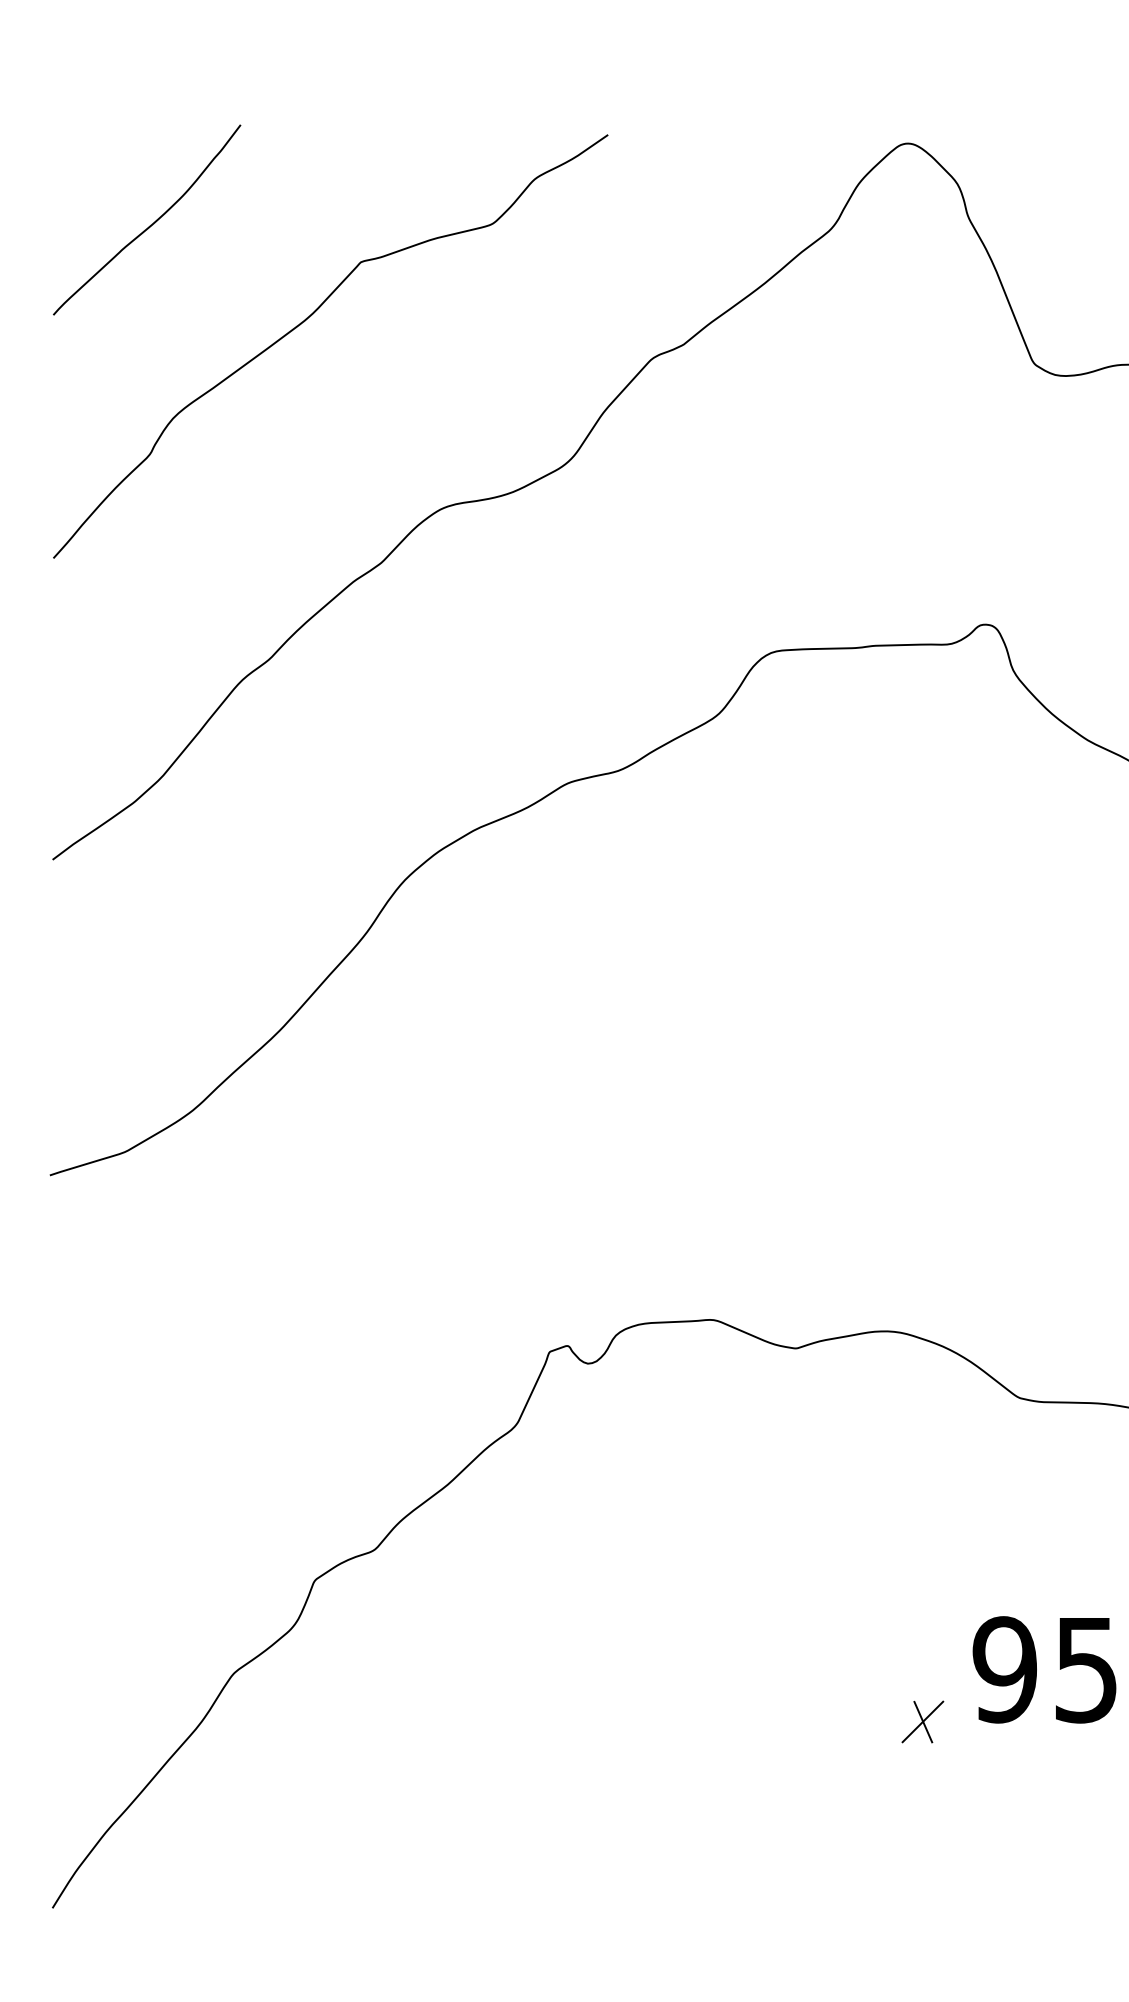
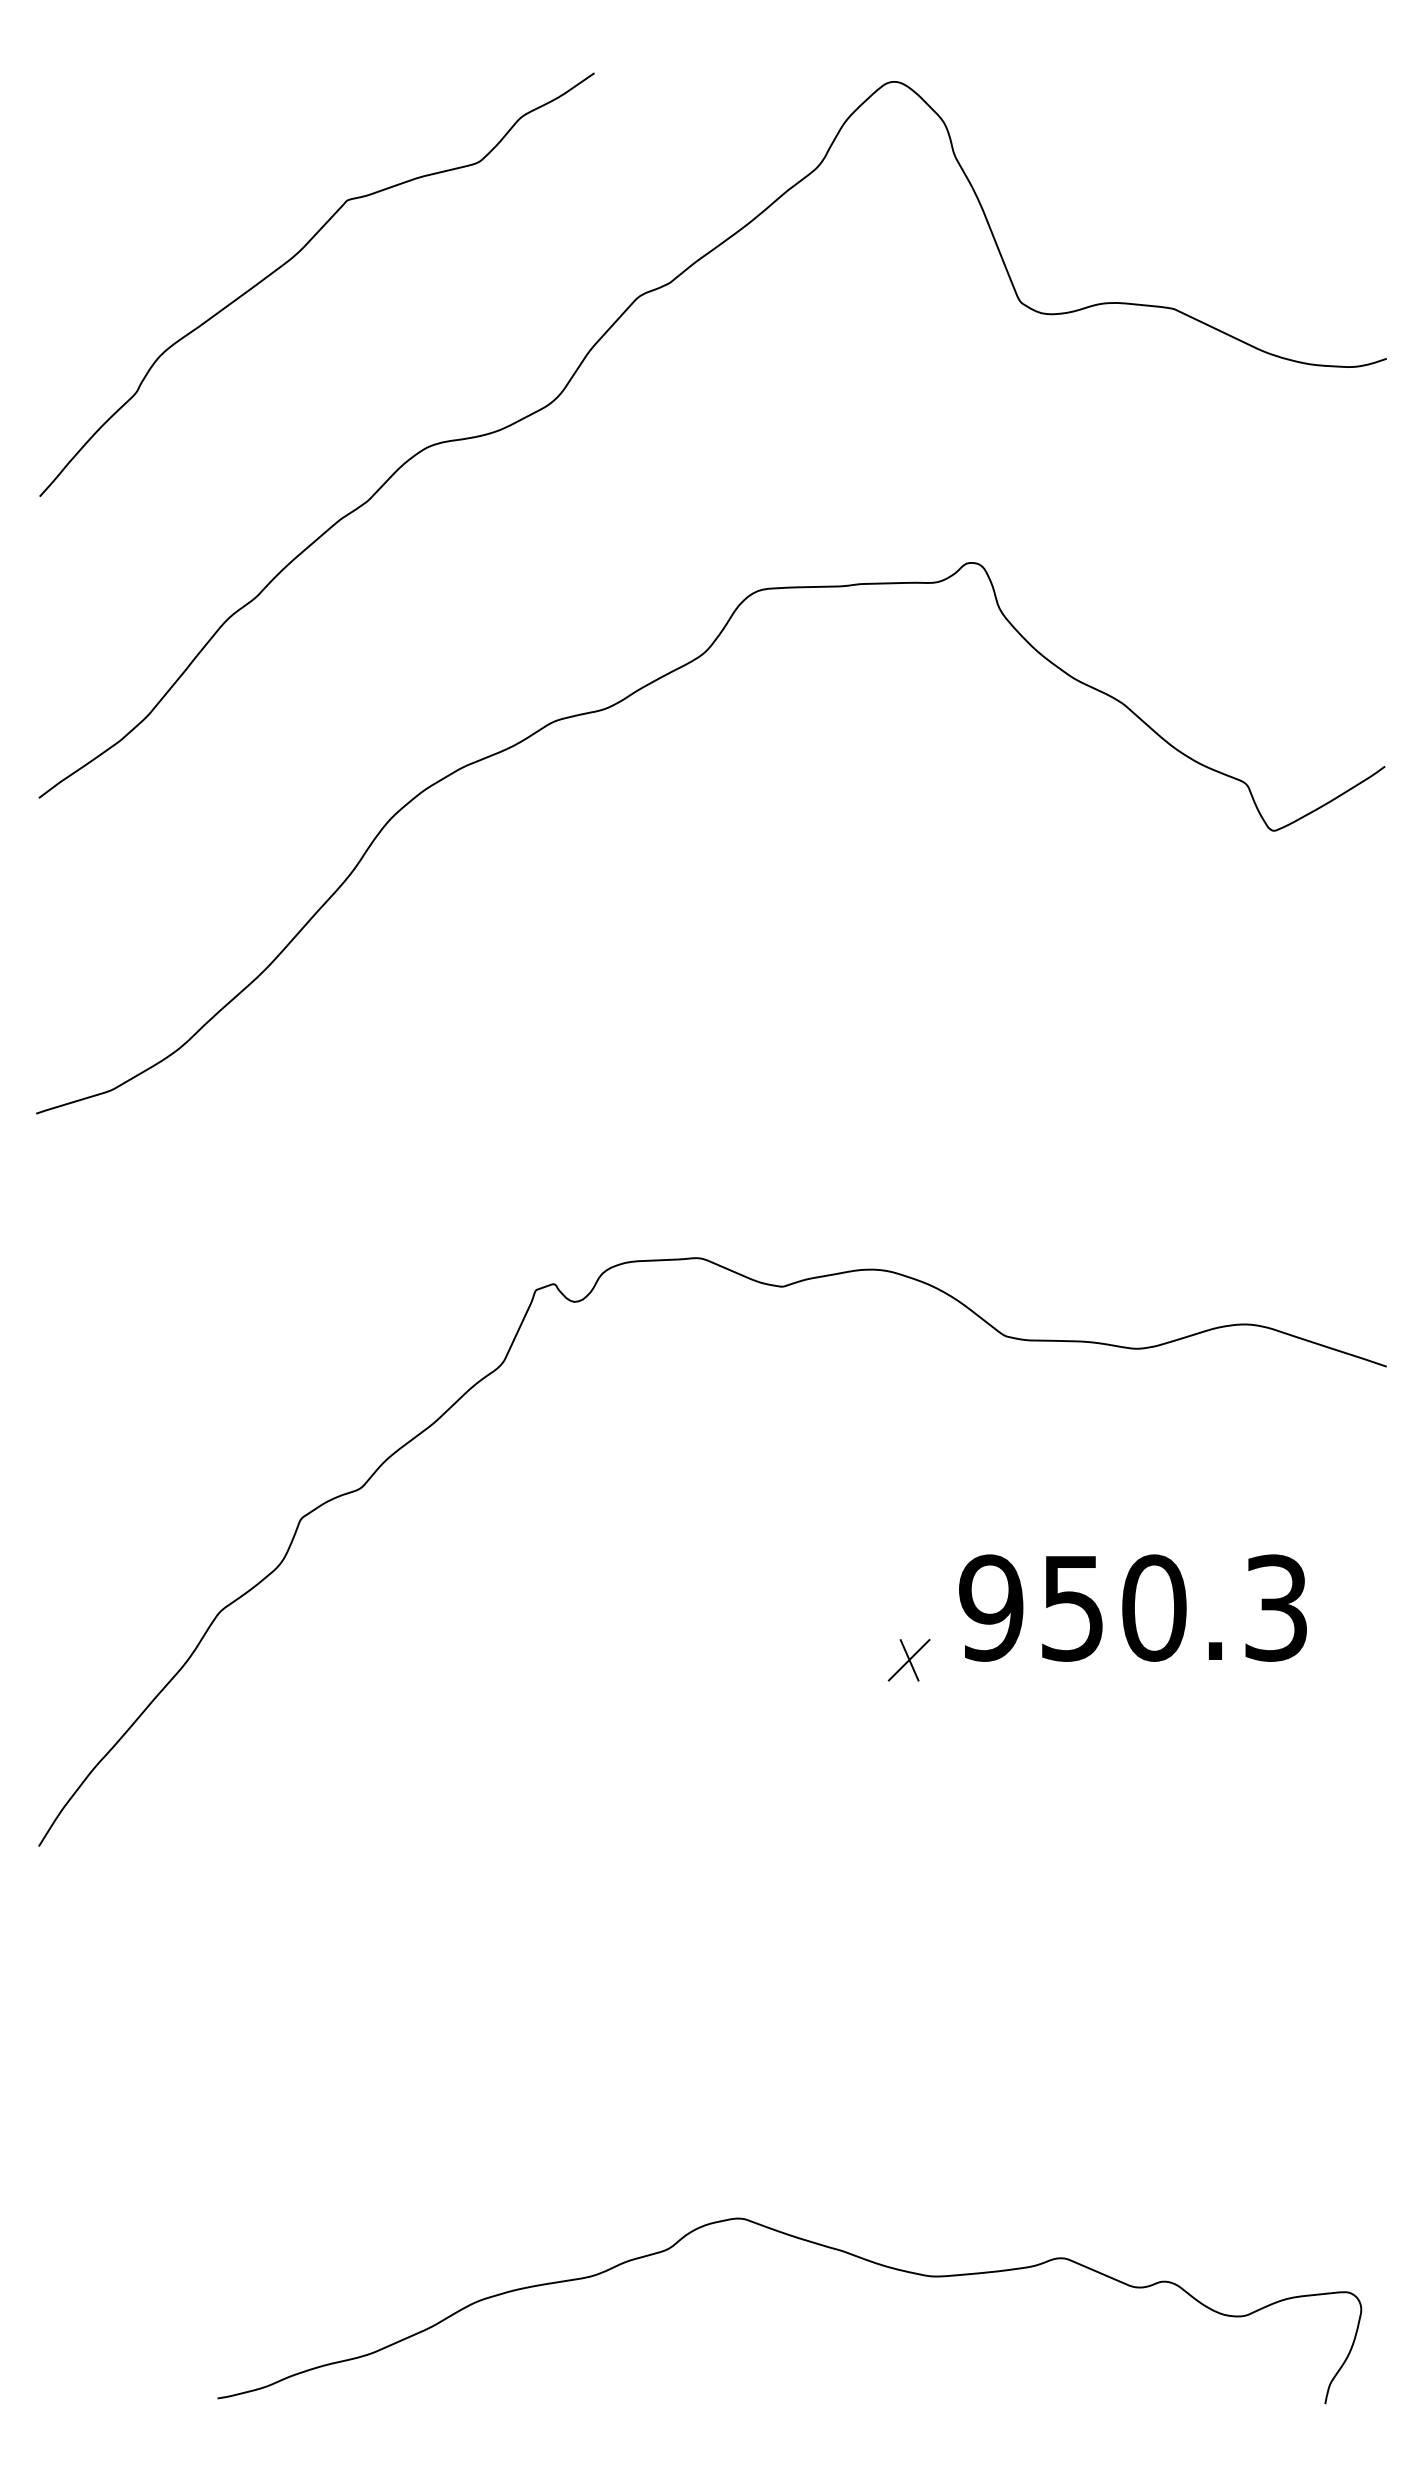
curve: (152, 223) -> (138, 161), removed

